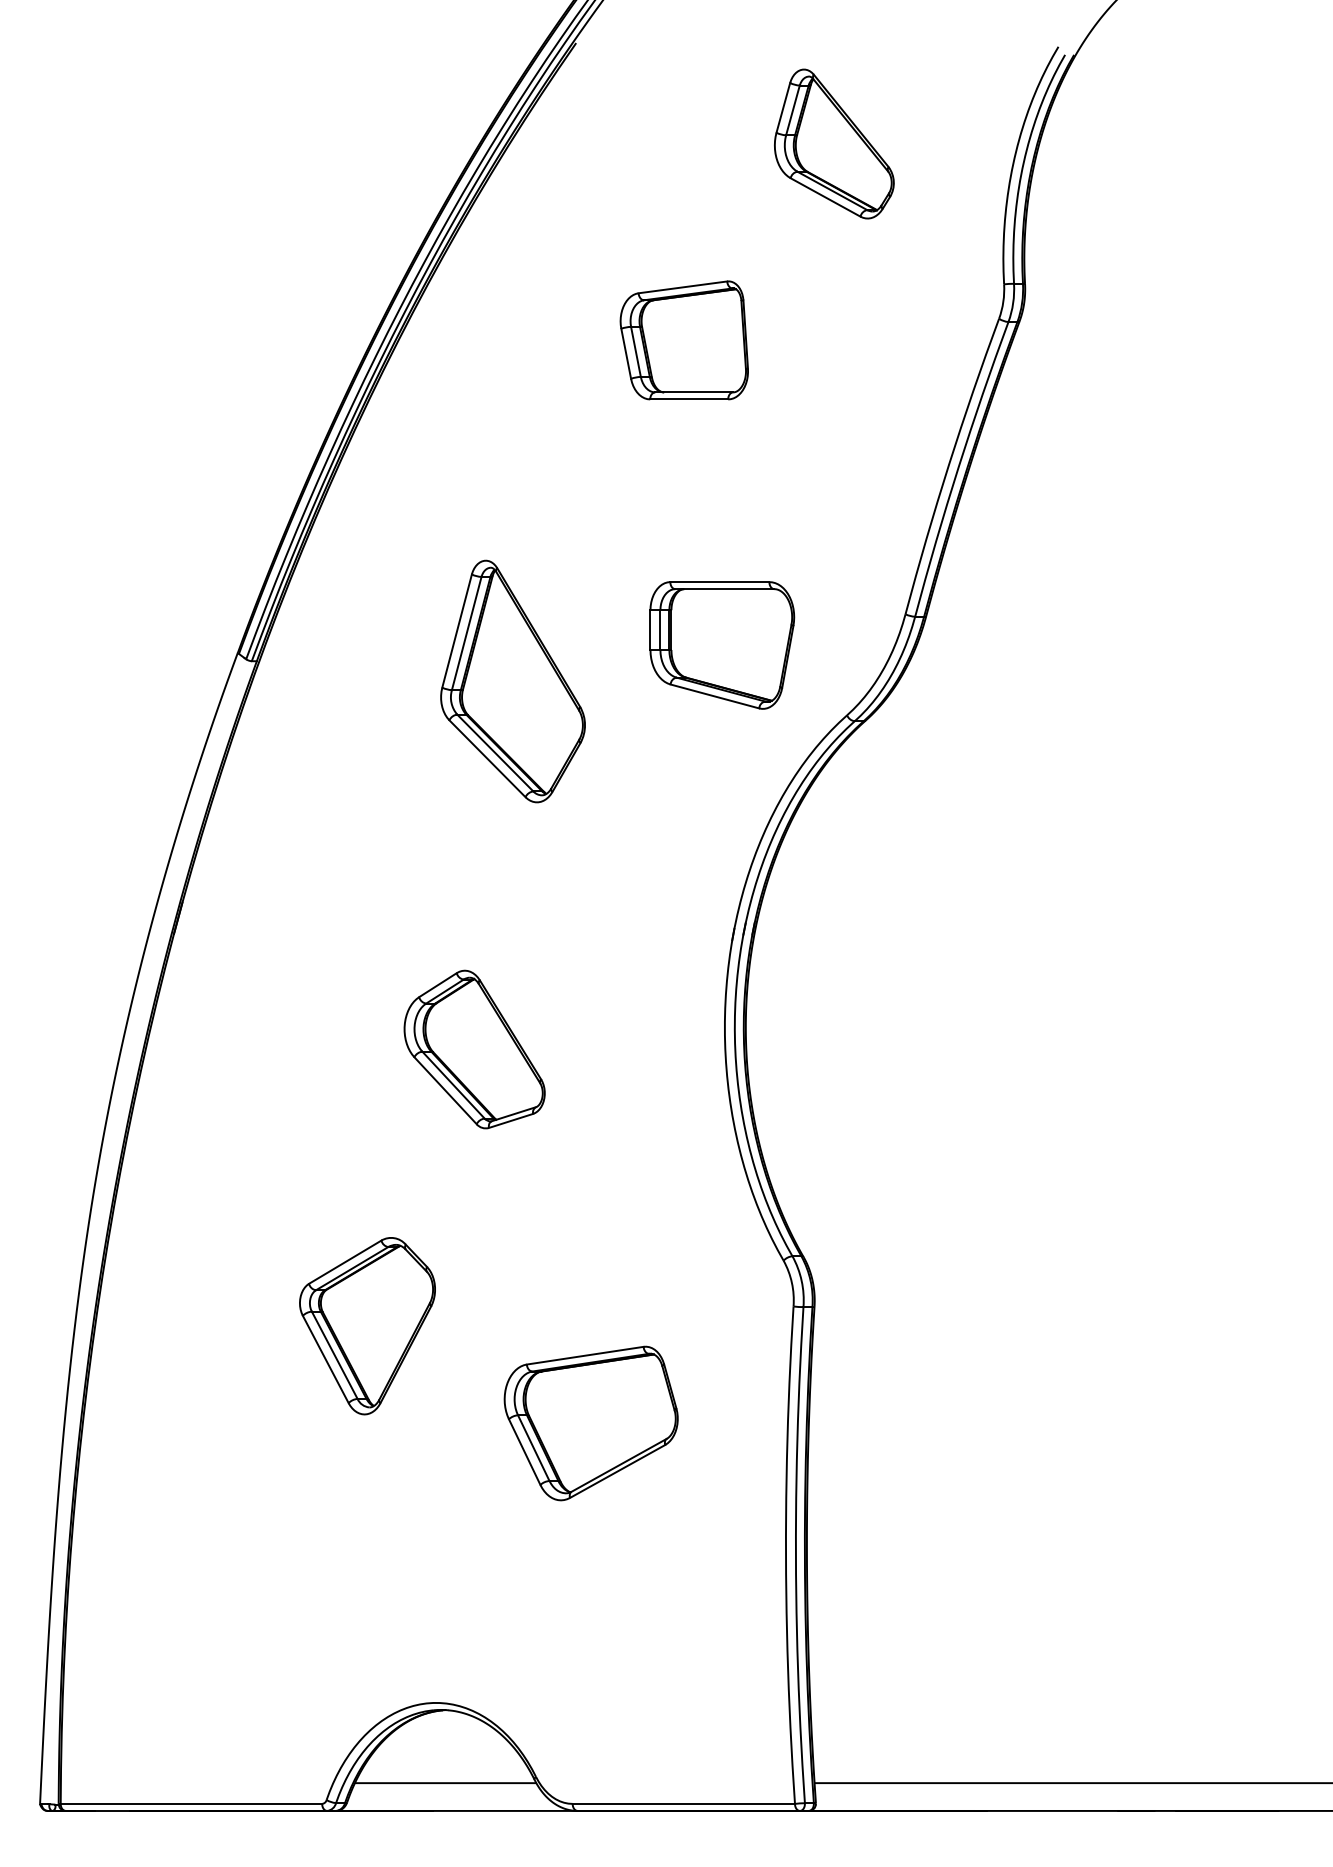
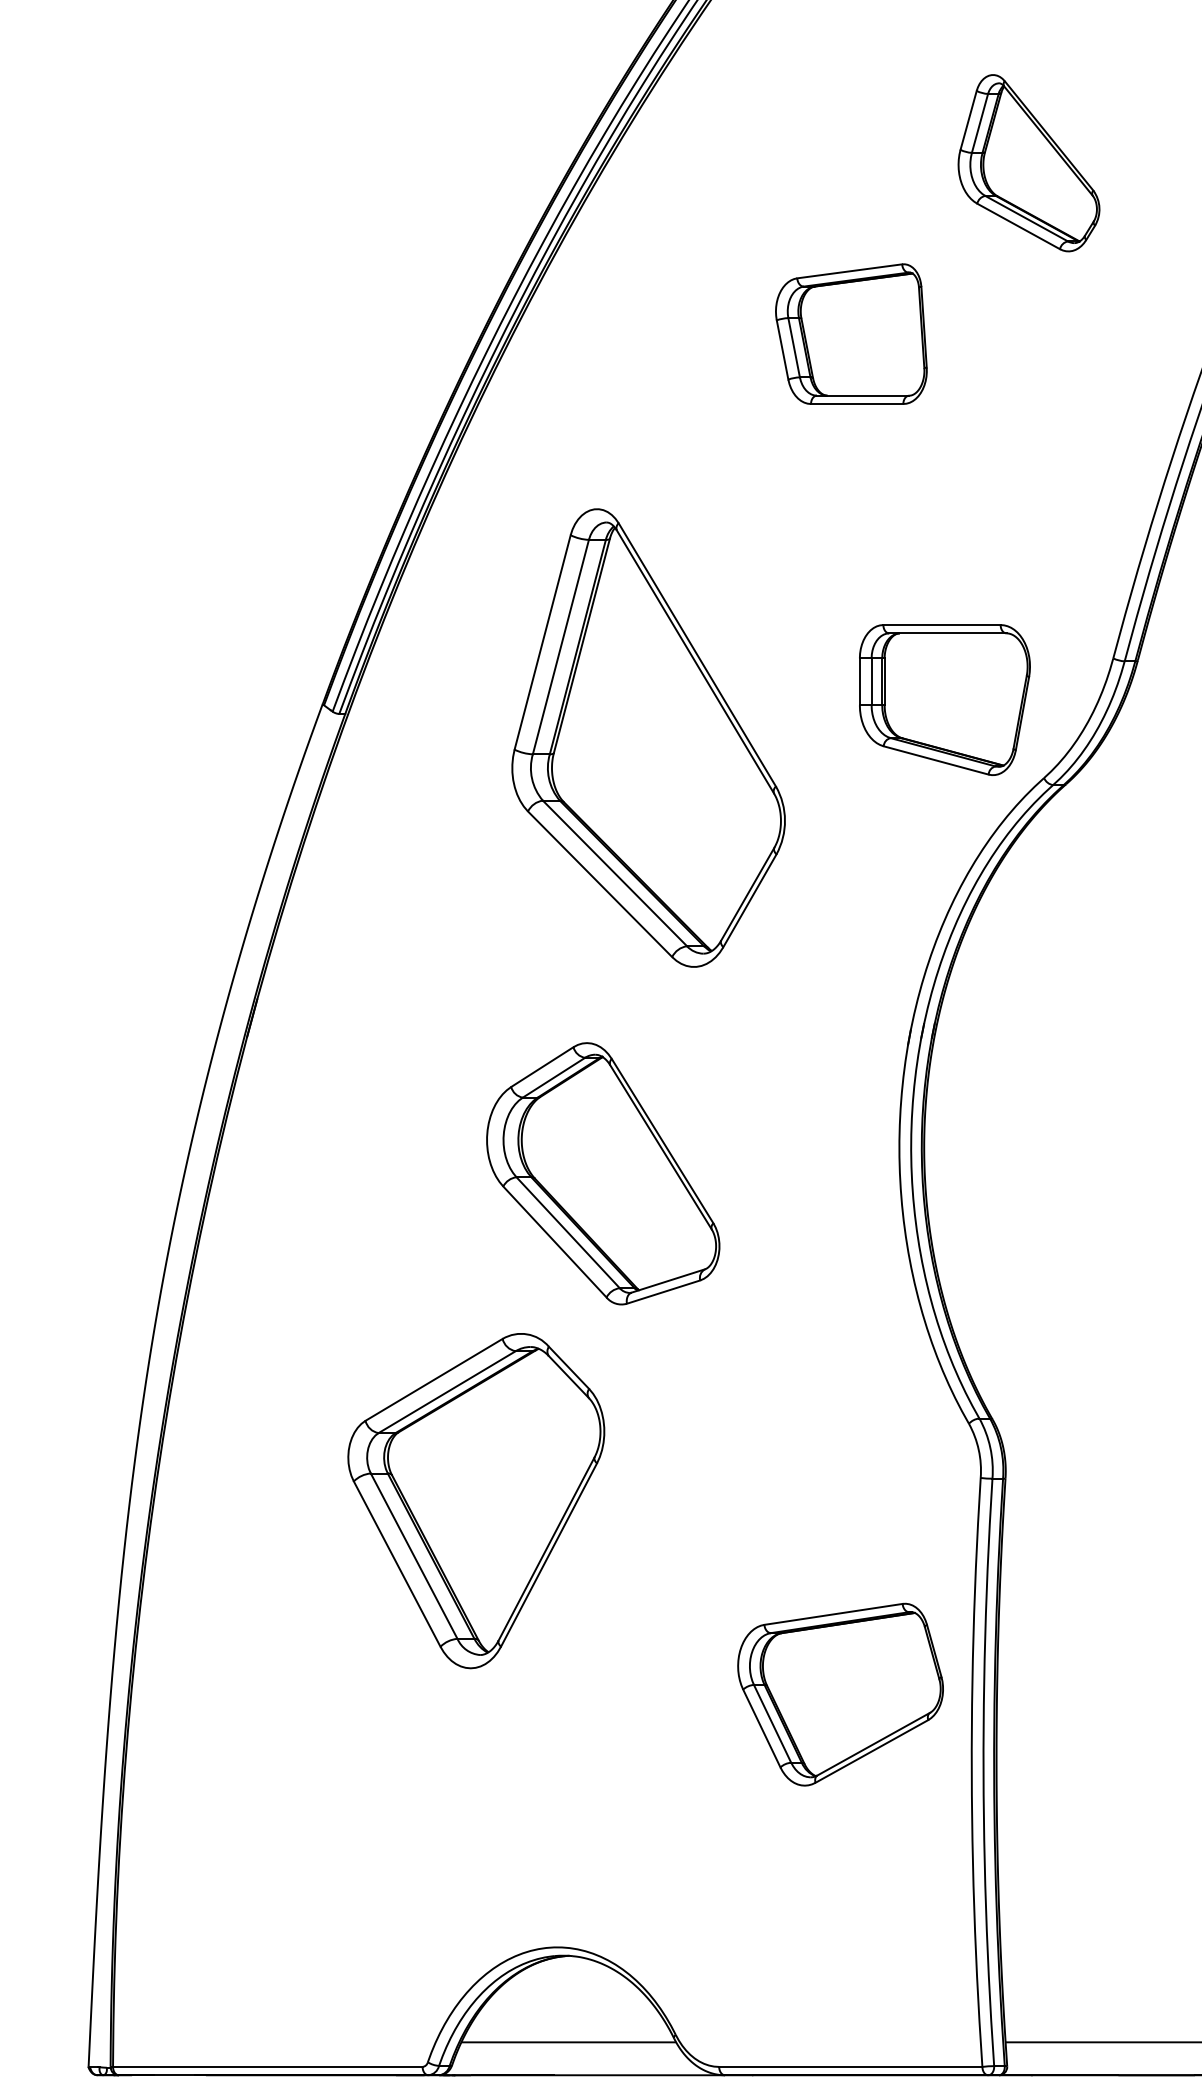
part: (834, 143) -> (1029, 162), moved
part: (722, 645) -> (945, 700), moved
part: (512, 681) -> (647, 737), size x1.6
part: (474, 1049) -> (602, 1173), size x1.4
part: (367, 1326) -> (476, 1501), size x1.6
part: (590, 1423) -> (839, 1694), moved

